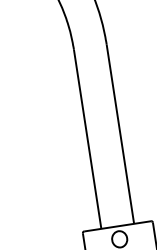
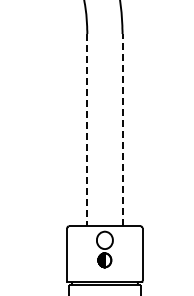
line: (120, 133) -> (122, 129), solid -> dashed
line: (87, 139) -> (87, 130), solid -> dashed

